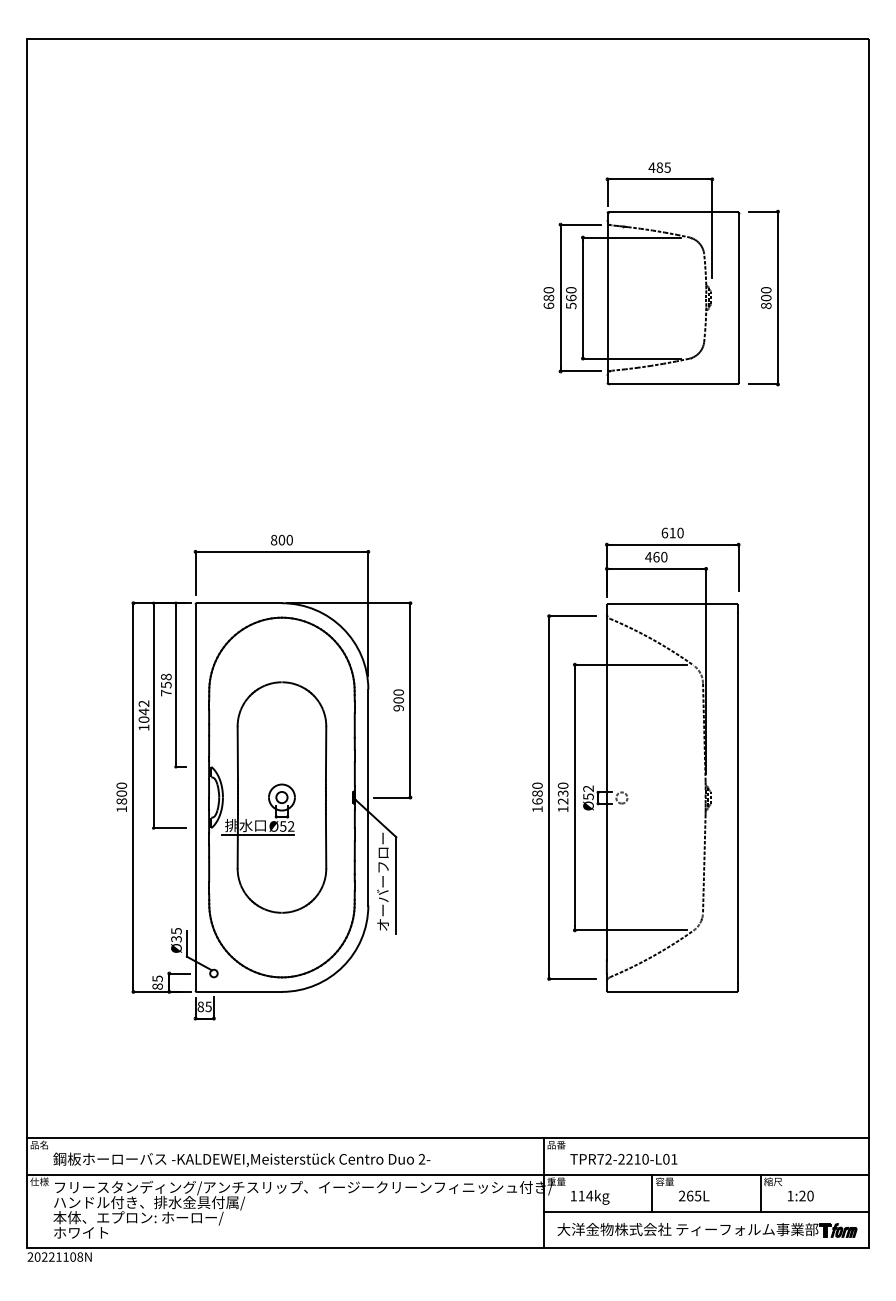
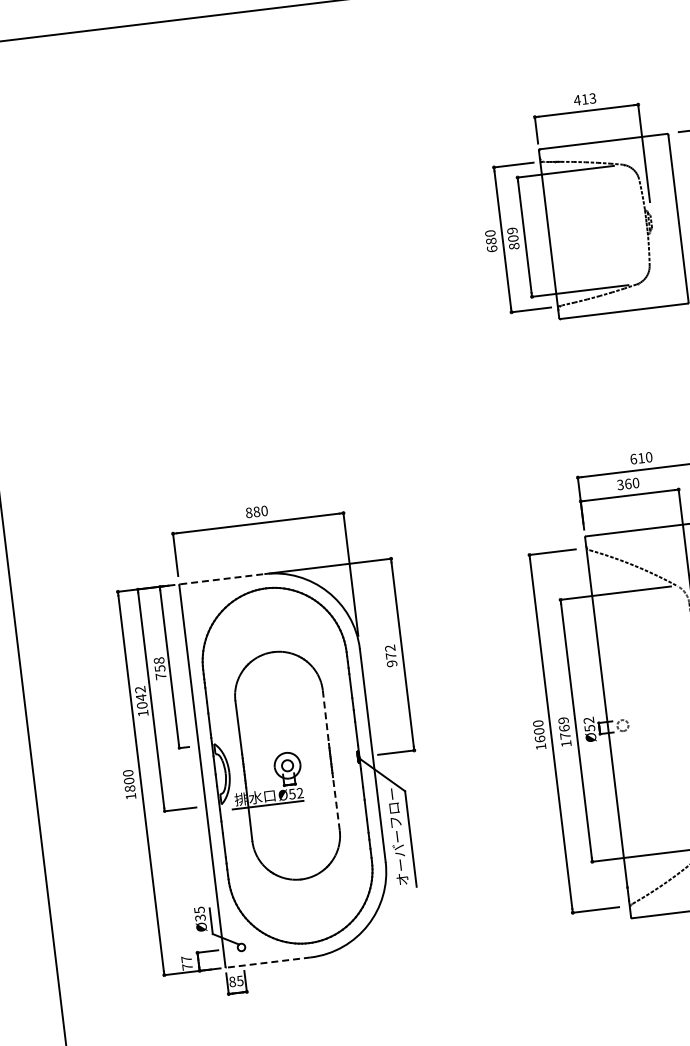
text: (663, 167) -> (588, 98), 485 -> 413
text: (571, 298) -> (513, 238), 560 -> 809
text: (281, 540) -> (256, 512), 800 -> 880
text: (648, 556) -> (620, 484), 460 -> 360
line: (239, 603) -> (222, 579), solid -> dashed
text: (398, 696) -> (390, 652), 900 -> 972
line: (326, 753) -> (326, 717), solid -> dashed
text: (537, 793) -> (539, 731), 1680 -> 1600
text: (562, 793) -> (563, 728), 1230 -> 1769
line: (326, 841) -> (336, 803), solid -> dashed
text: (157, 982) -> (186, 963), 85 -> 77
line: (239, 991) -> (268, 962), solid -> dashed

